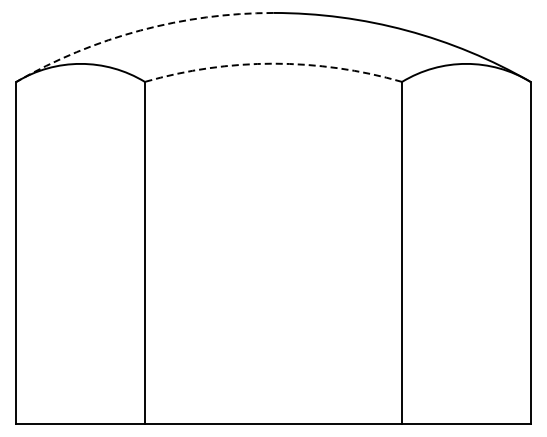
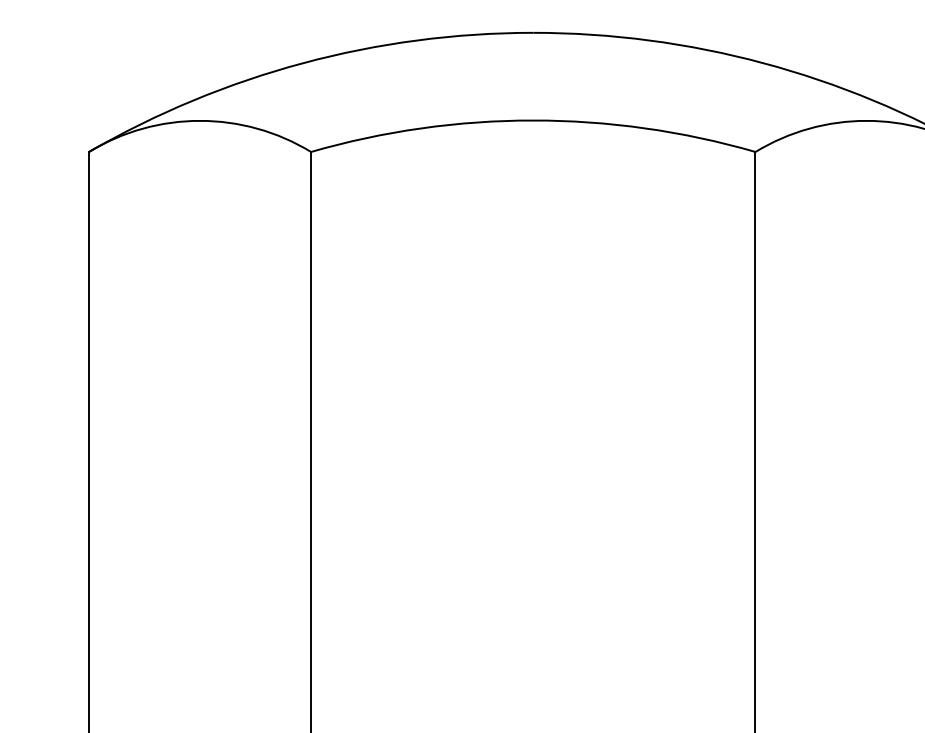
arc: (140, 30) -> (303, 63), dashed -> solid
arc: (273, 63) -> (533, 120), dashed -> solid

